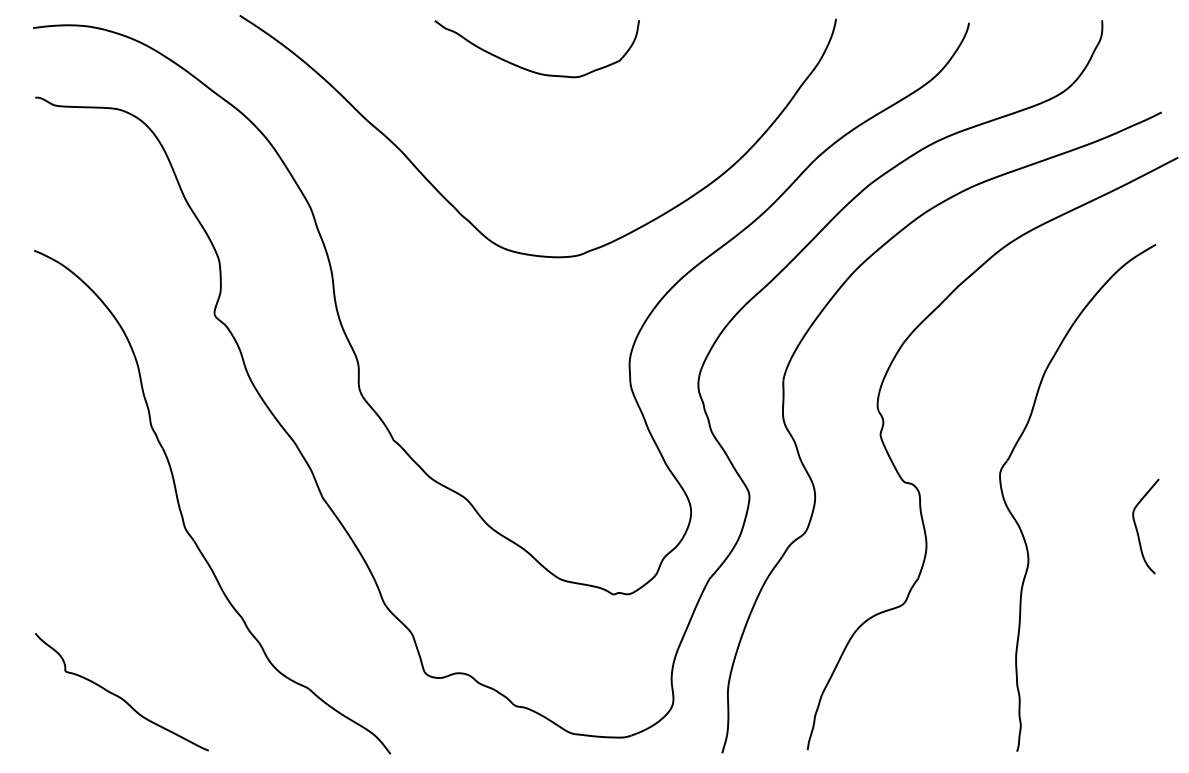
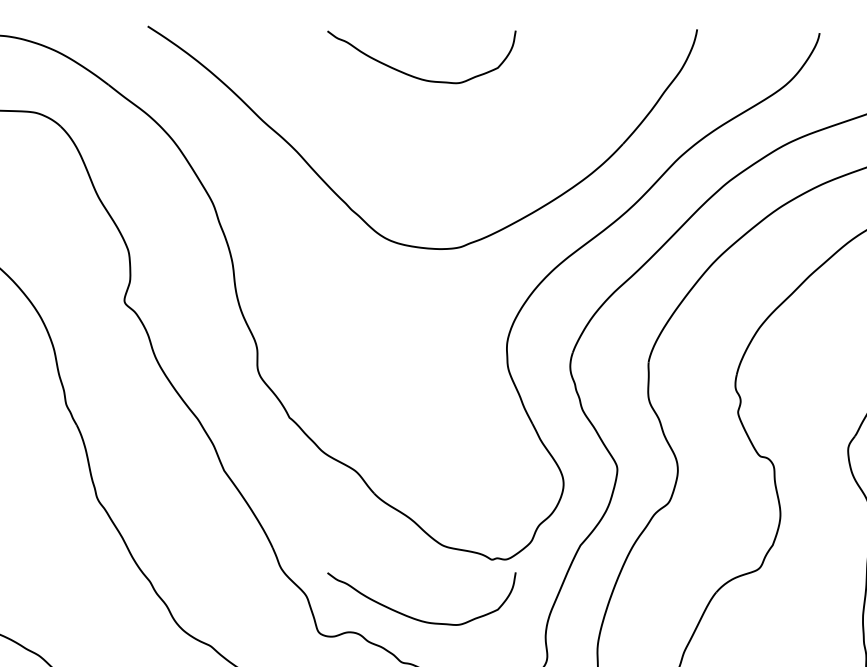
curve: (529, 657) -> (414, 617), added

